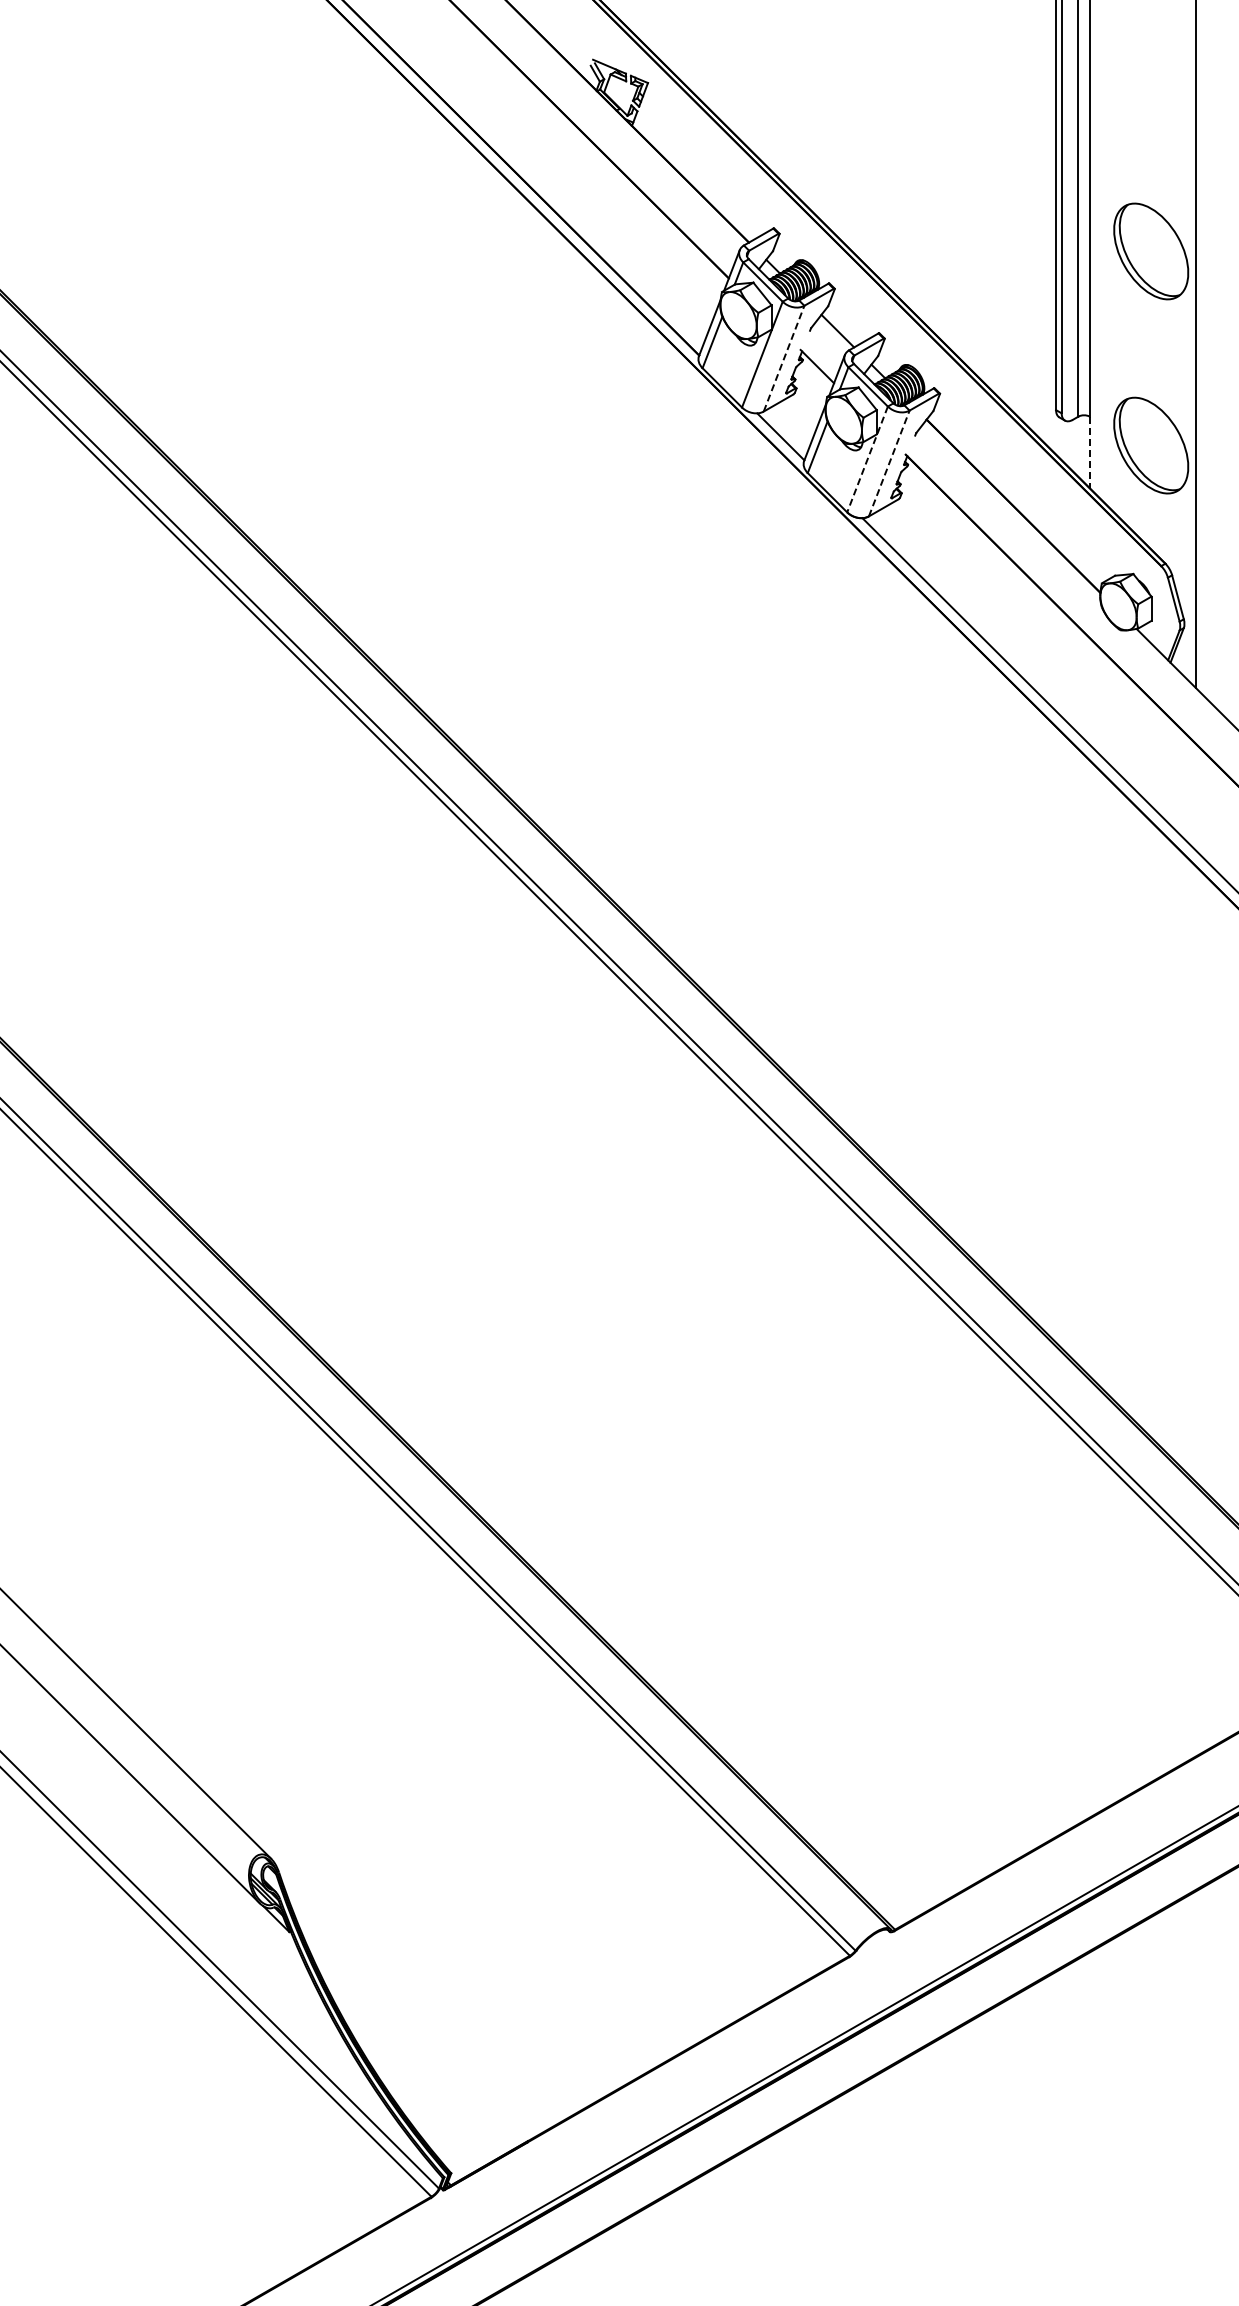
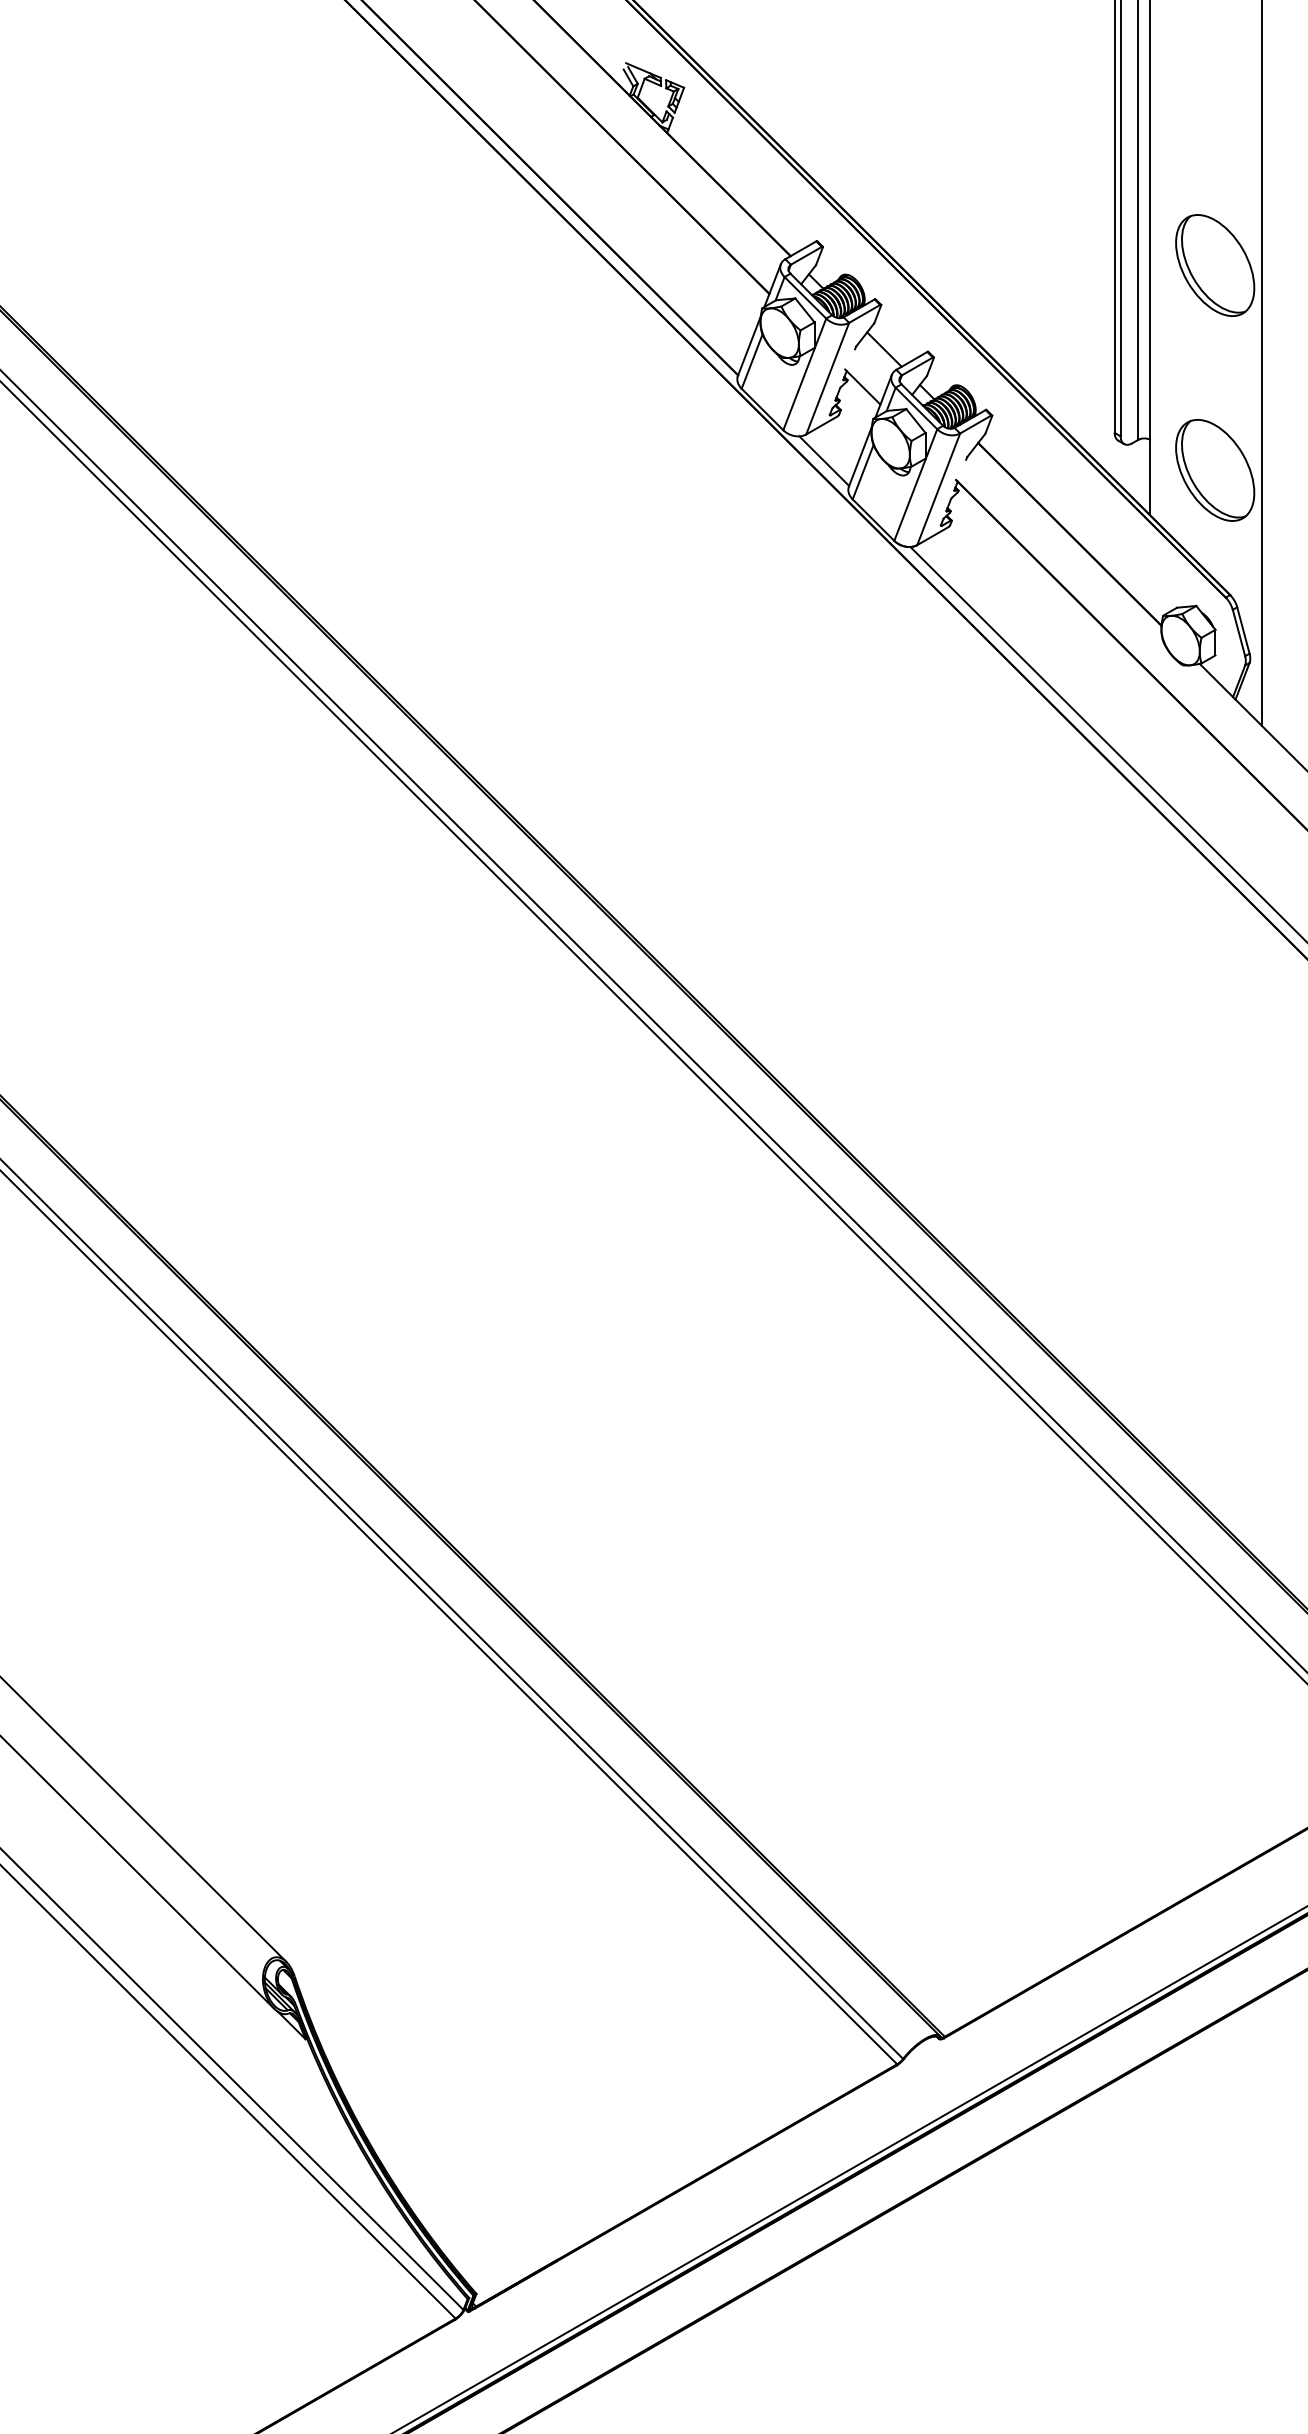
line: (784, 358) -> (828, 378), dashed -> solid
line: (1089, 452) -> (1150, 477), dashed -> solid
line: (867, 459) -> (915, 485), dashed -> solid
line: (889, 463) -> (938, 489), dashed -> solid

